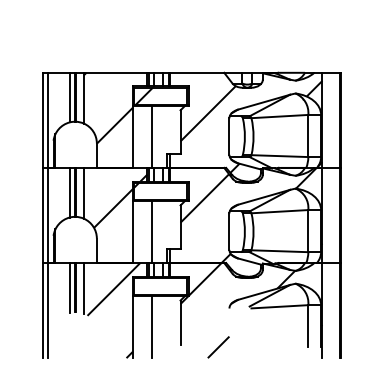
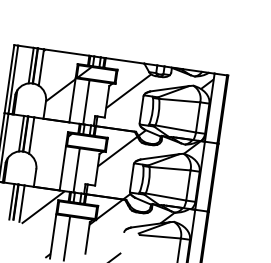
hatch: (120, 200) -> (57, 144), removed

